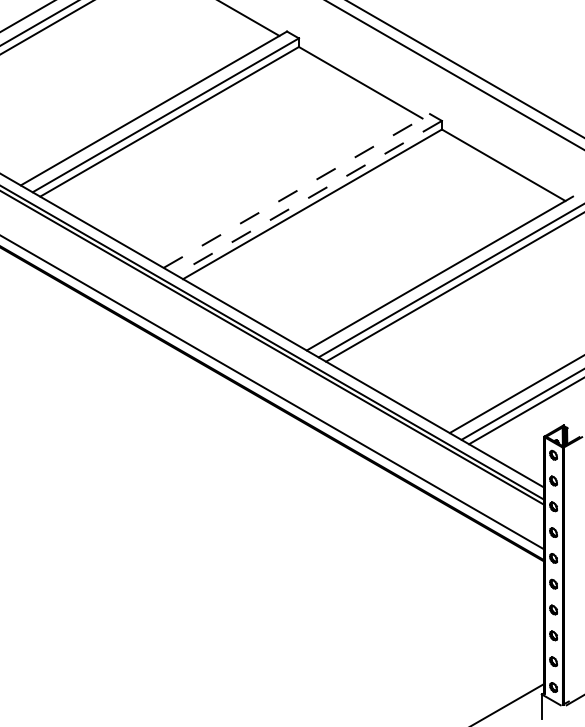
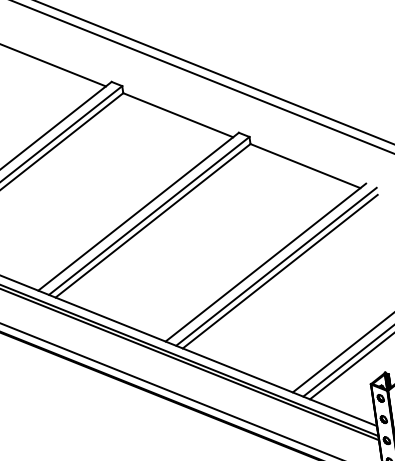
line: (296, 191) -> (138, 212), dashed -> solid
line: (308, 197) -> (148, 215), dashed -> solid

